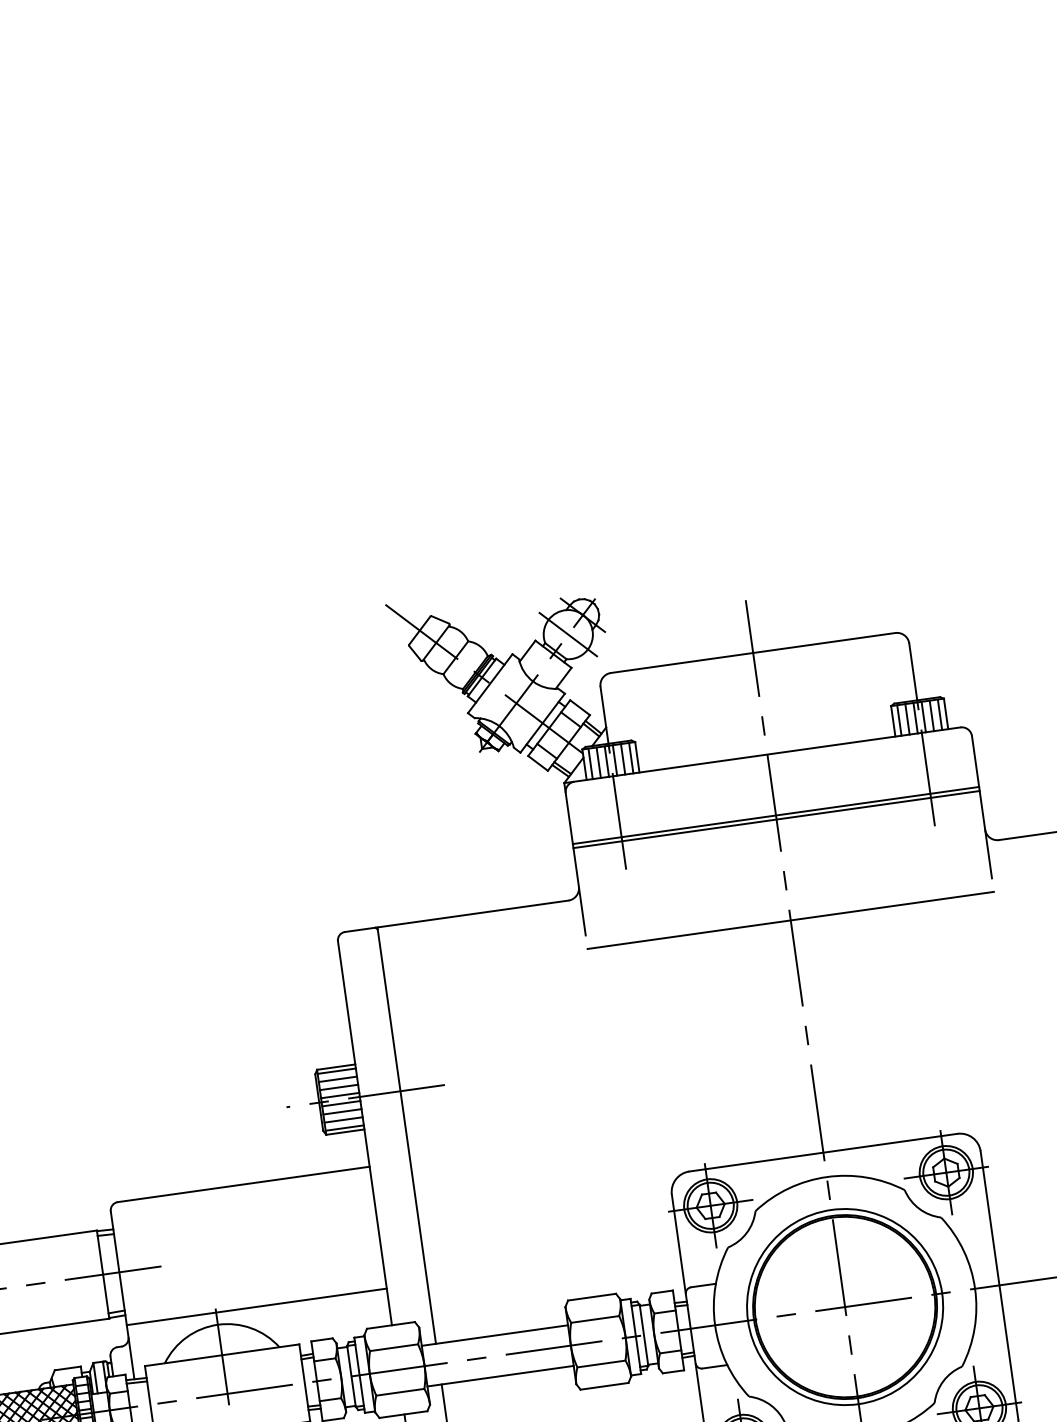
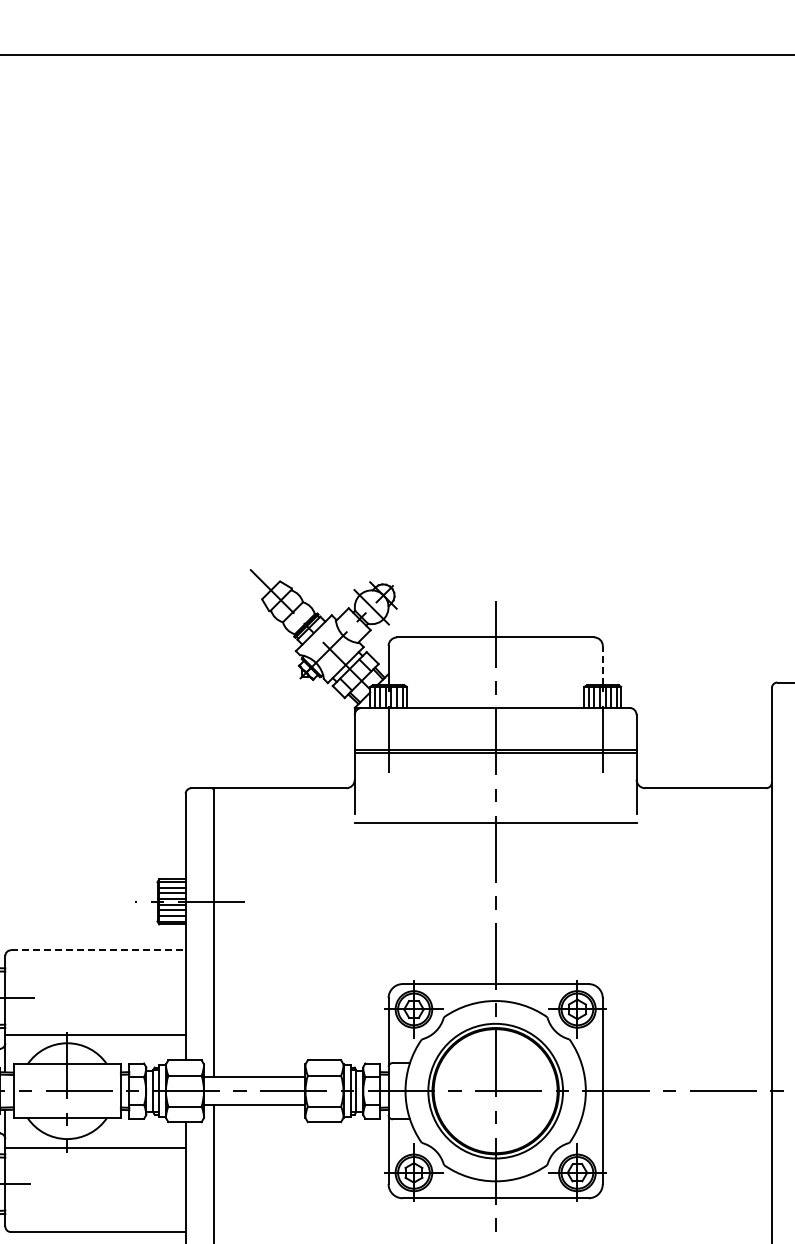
line: (912, 671) -> (602, 665), solid -> dashed
line: (244, 1184) -> (98, 950), solid -> dashed

